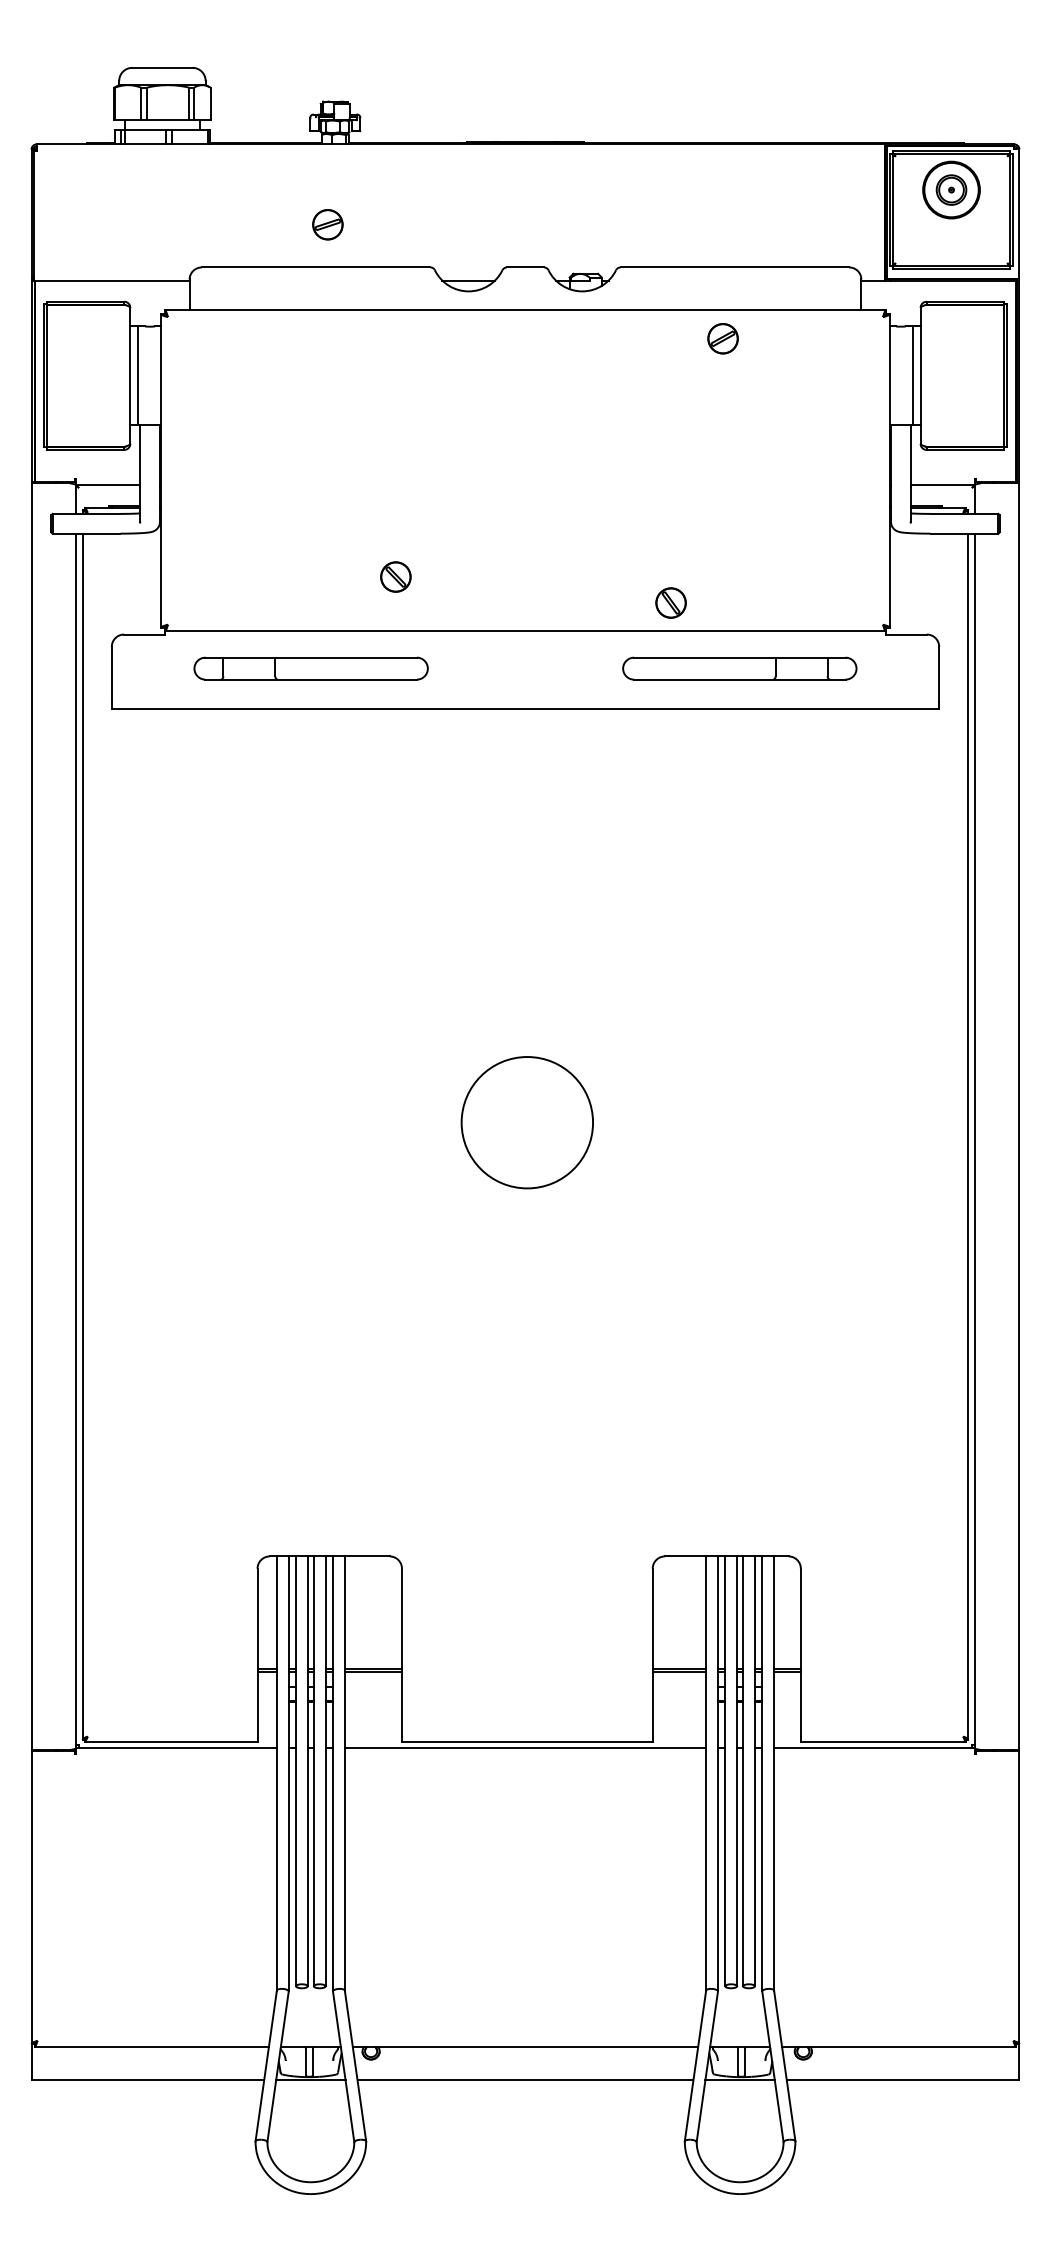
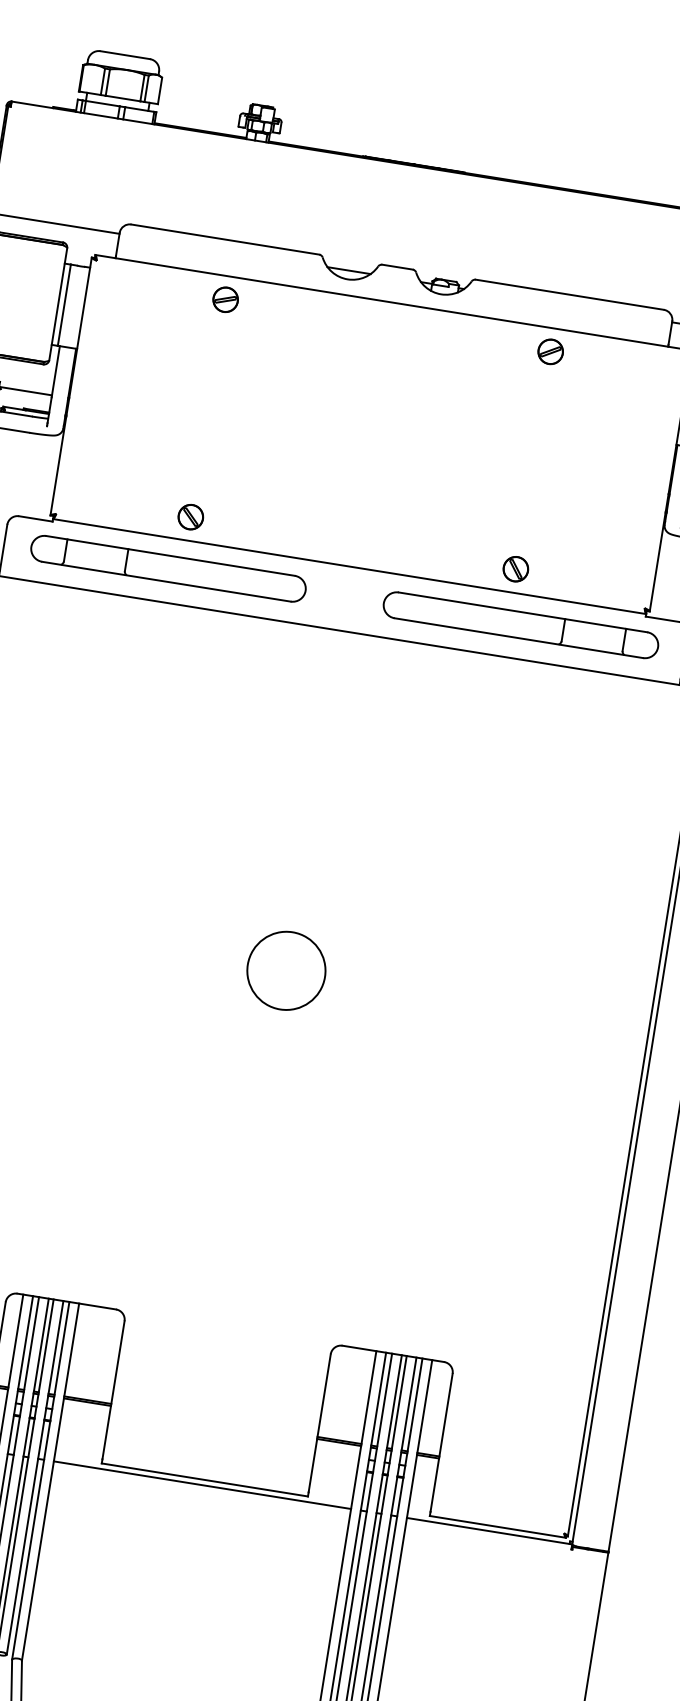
part: (327, 224) -> (225, 299), moved
part: (395, 576) -> (190, 516), moved
part: (670, 602) -> (515, 568), moved
part: (310, 668) -> (167, 568), size x1.43
part: (739, 668) -> (520, 625), size x1.43
circle: (527, 1122) -> (286, 970), size x0.71

